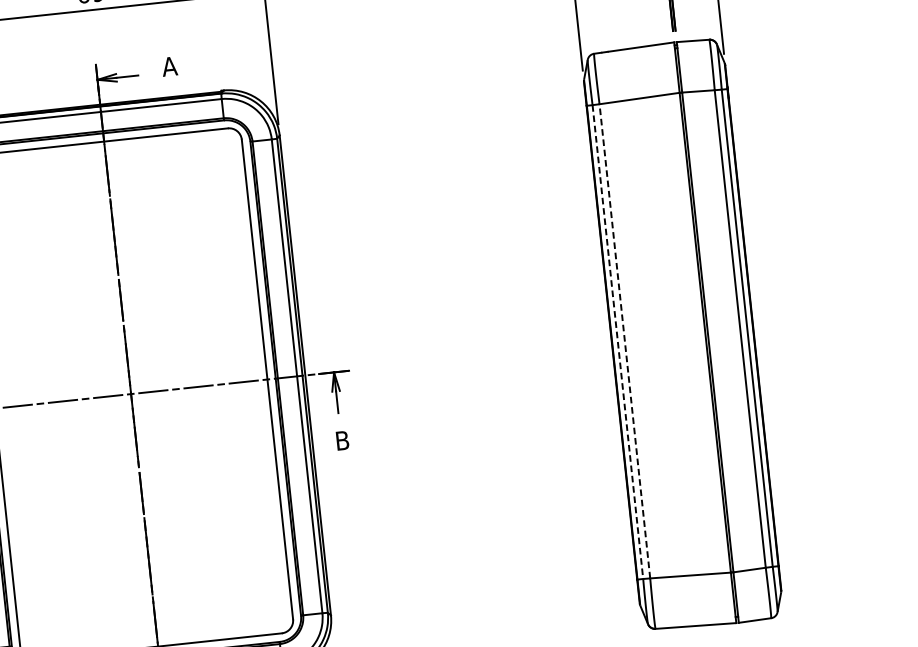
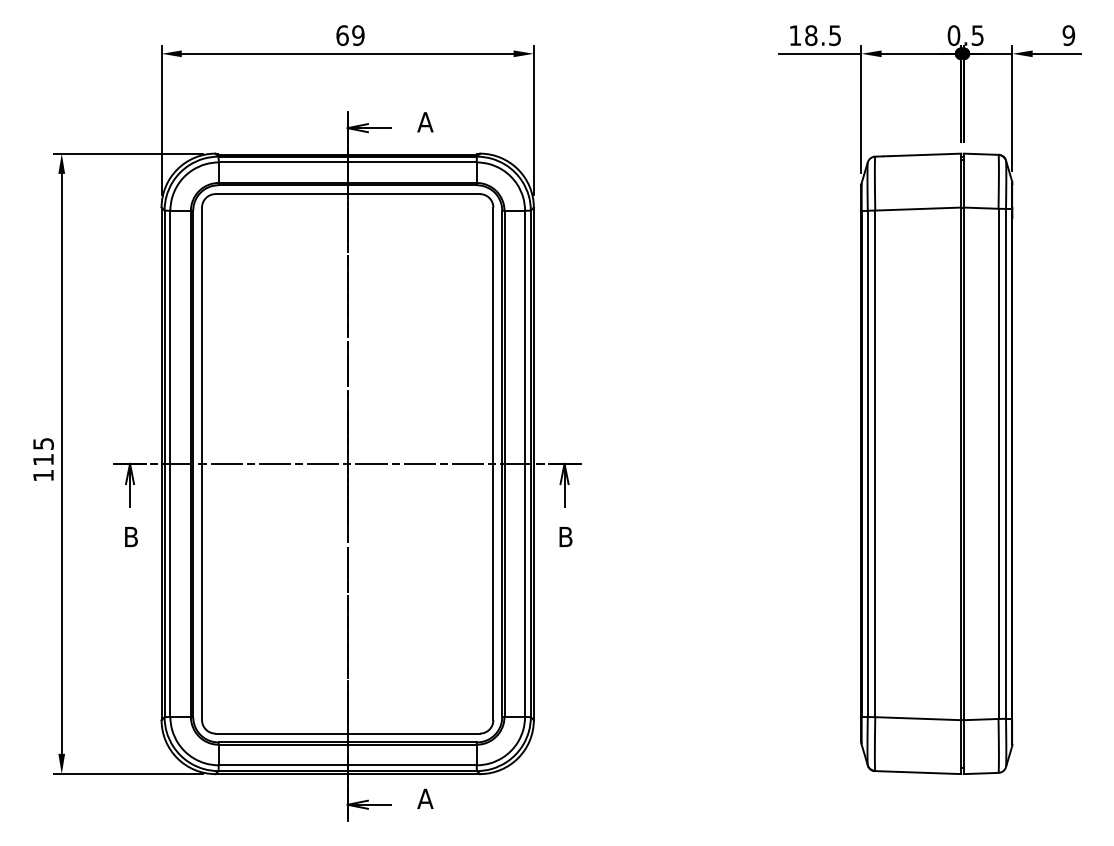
line: (625, 340) -> (875, 463), dashed -> solid
line: (617, 342) -> (867, 464), dashed -> solid

